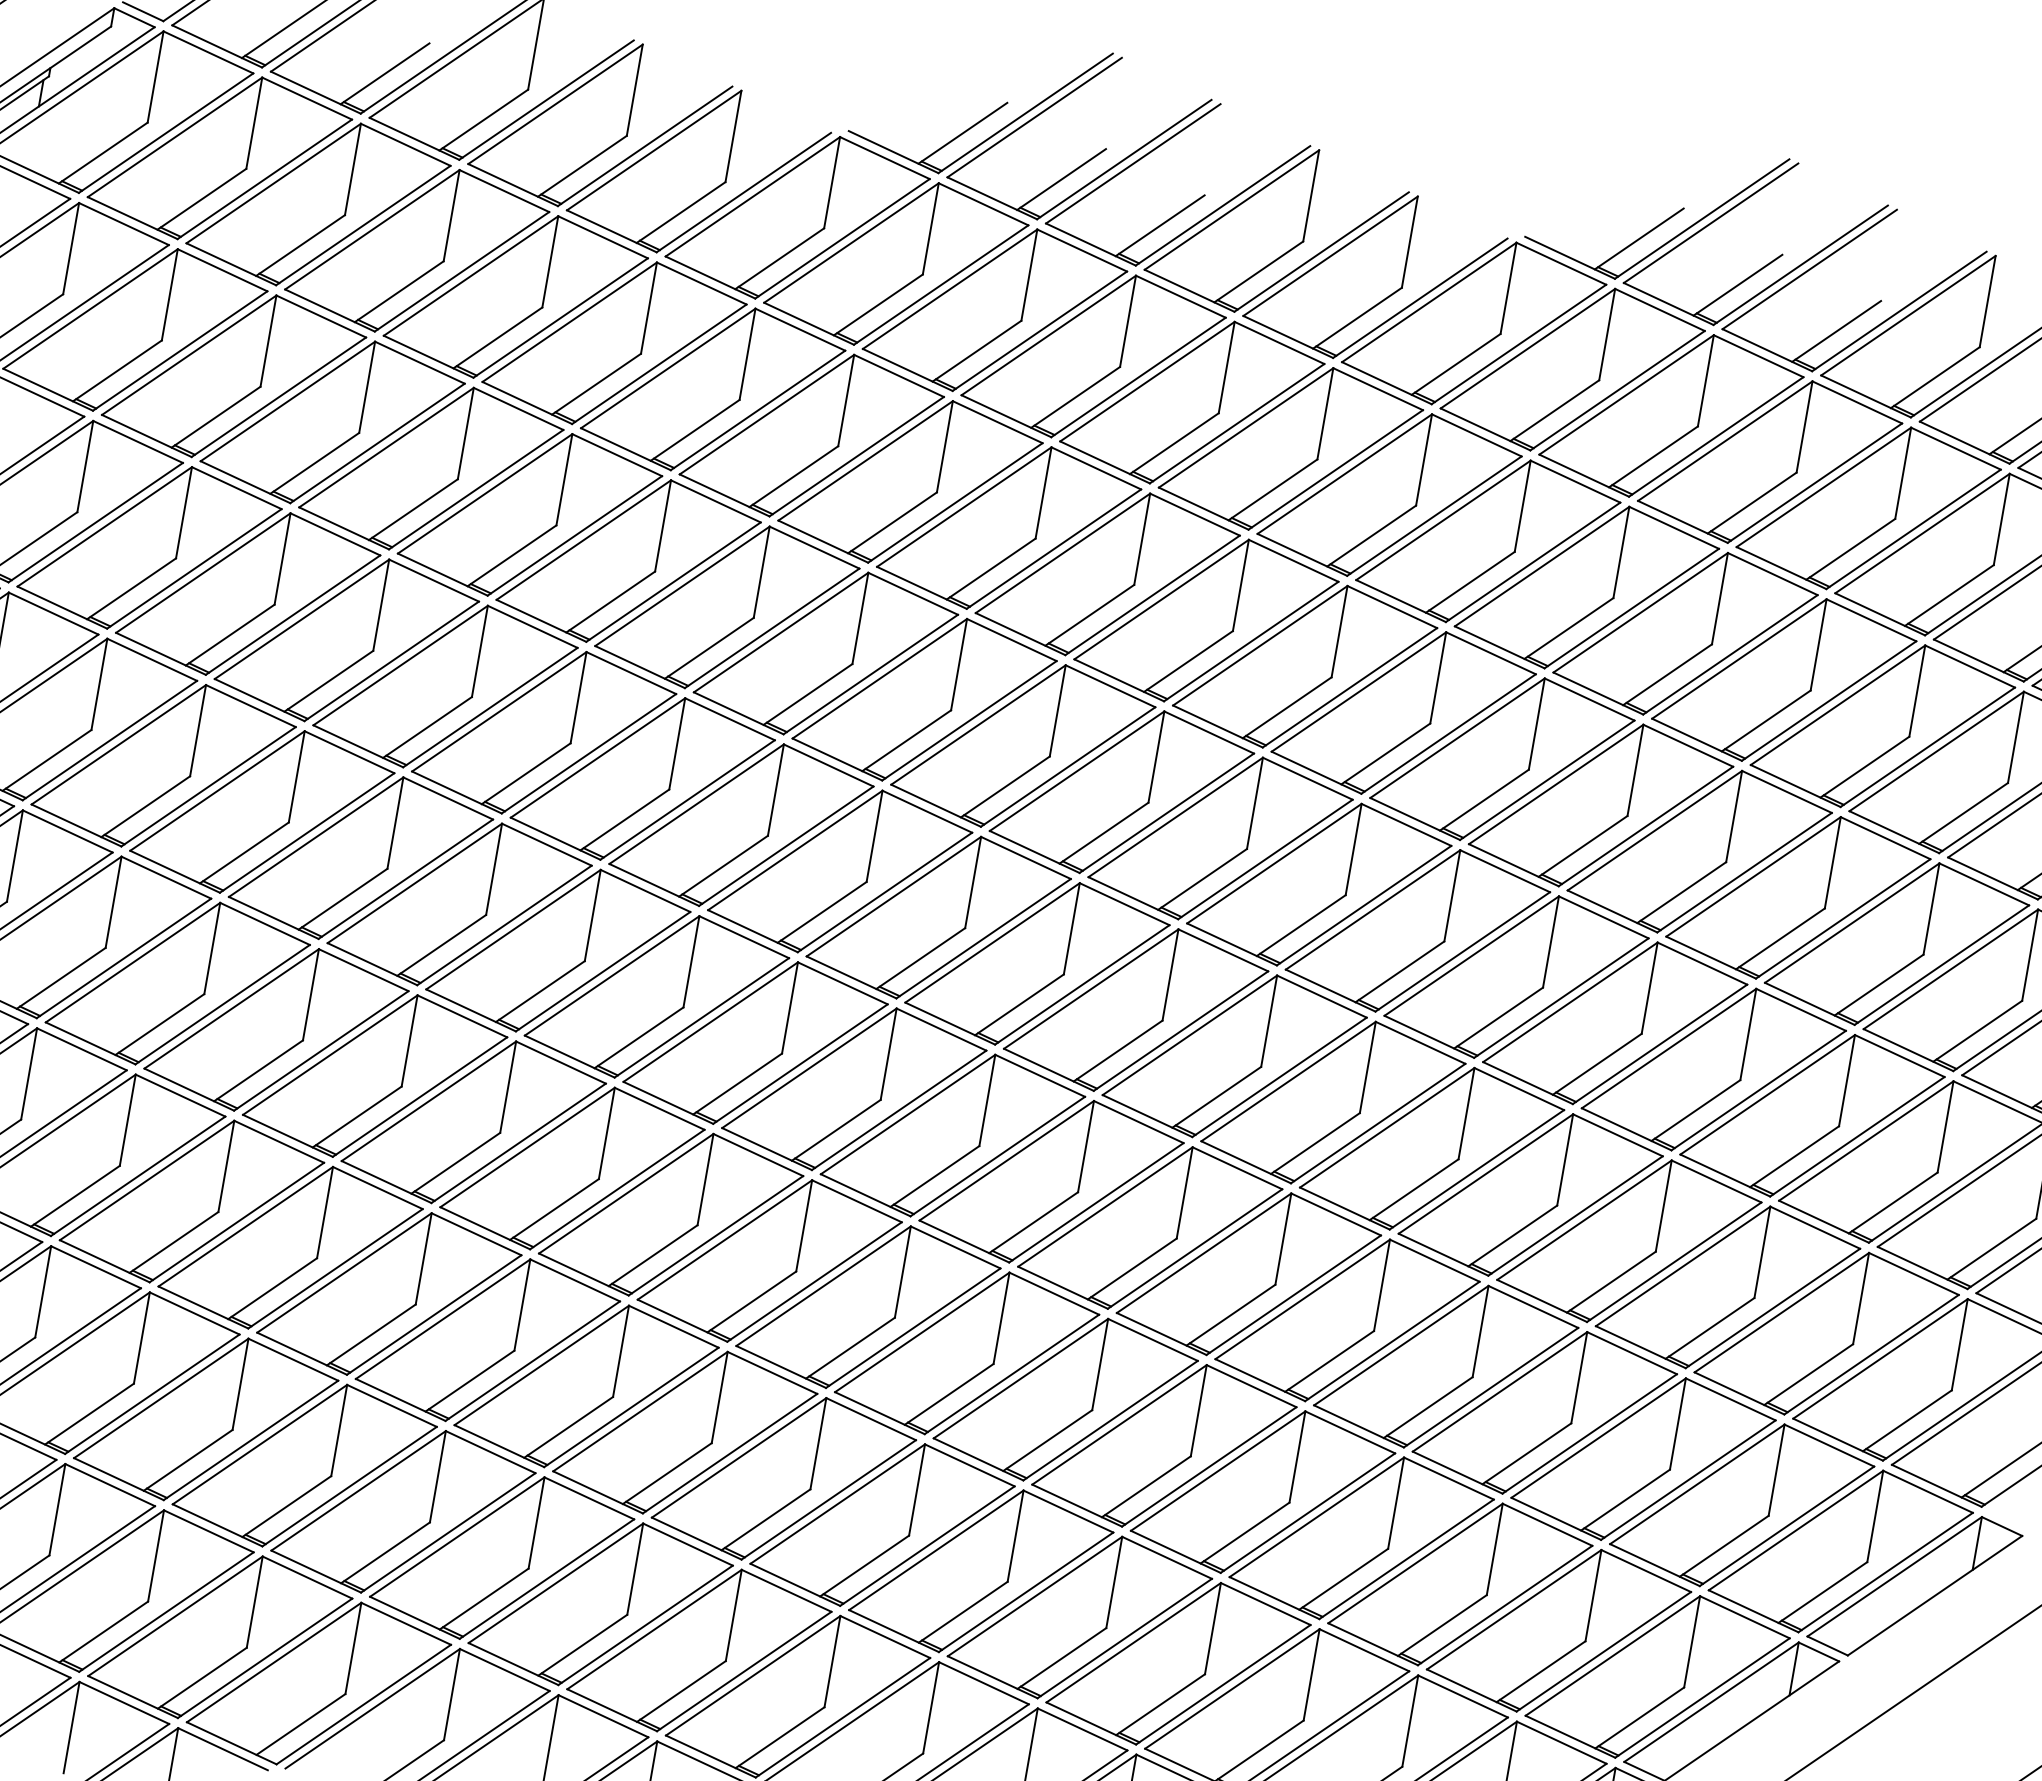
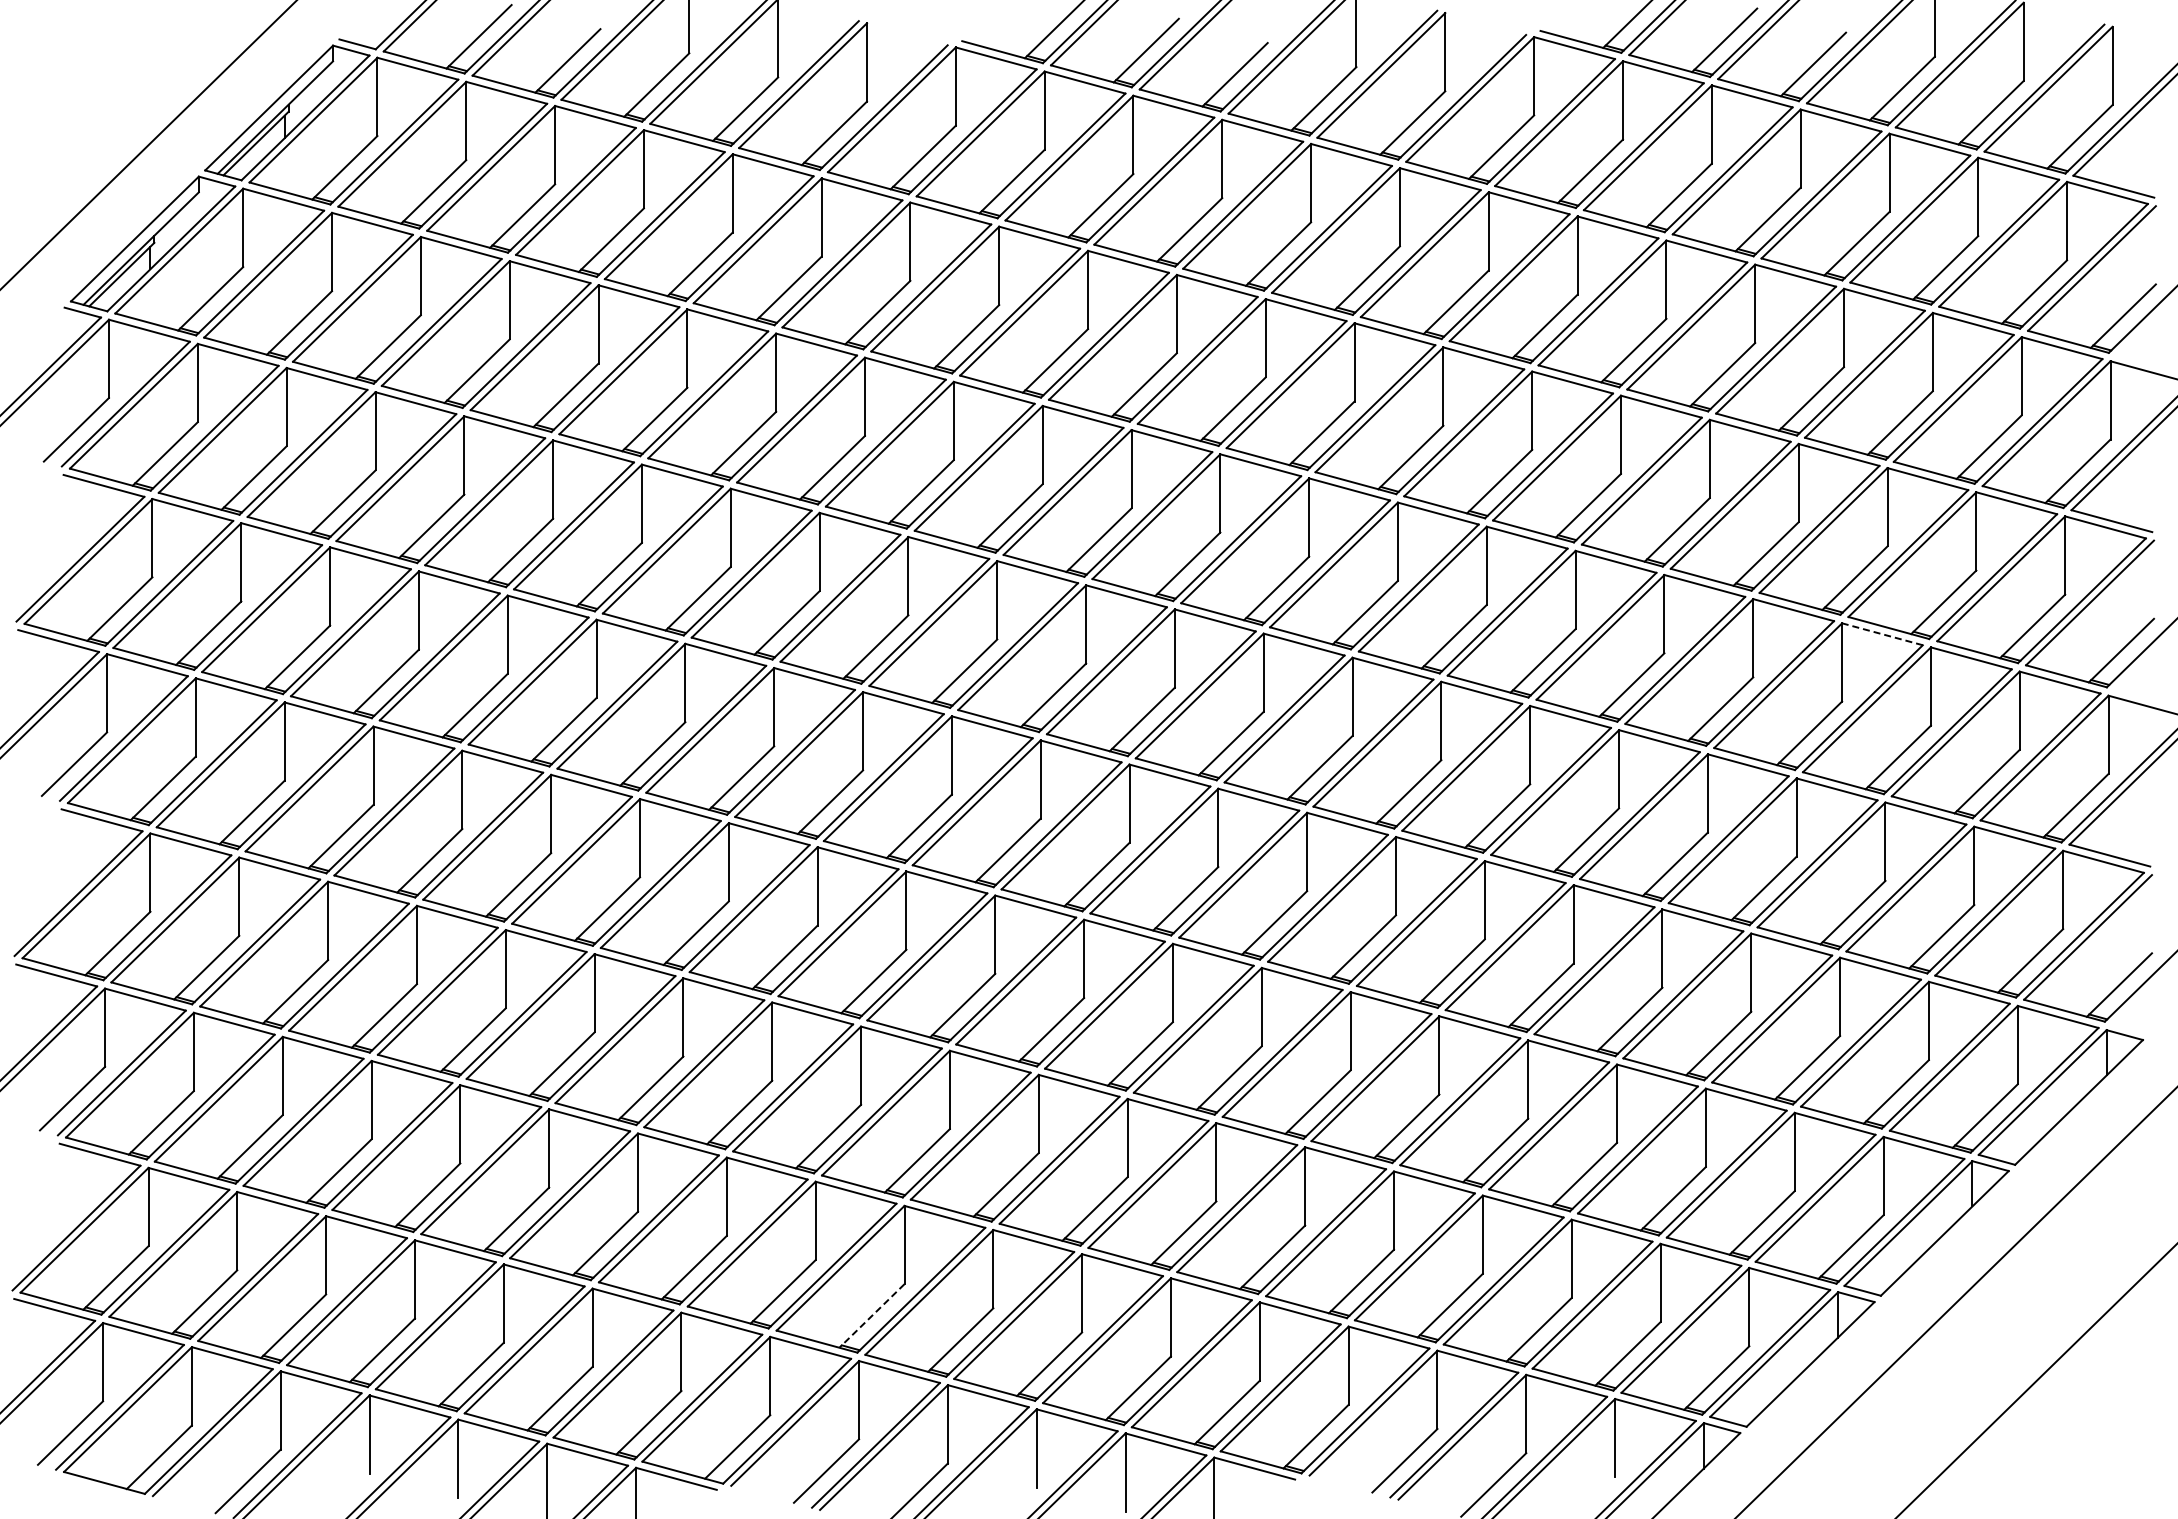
line: (1801, 1010) -> (1882, 634), solid -> dashed
line: (483, 1599) -> (871, 1316), solid -> dashed

